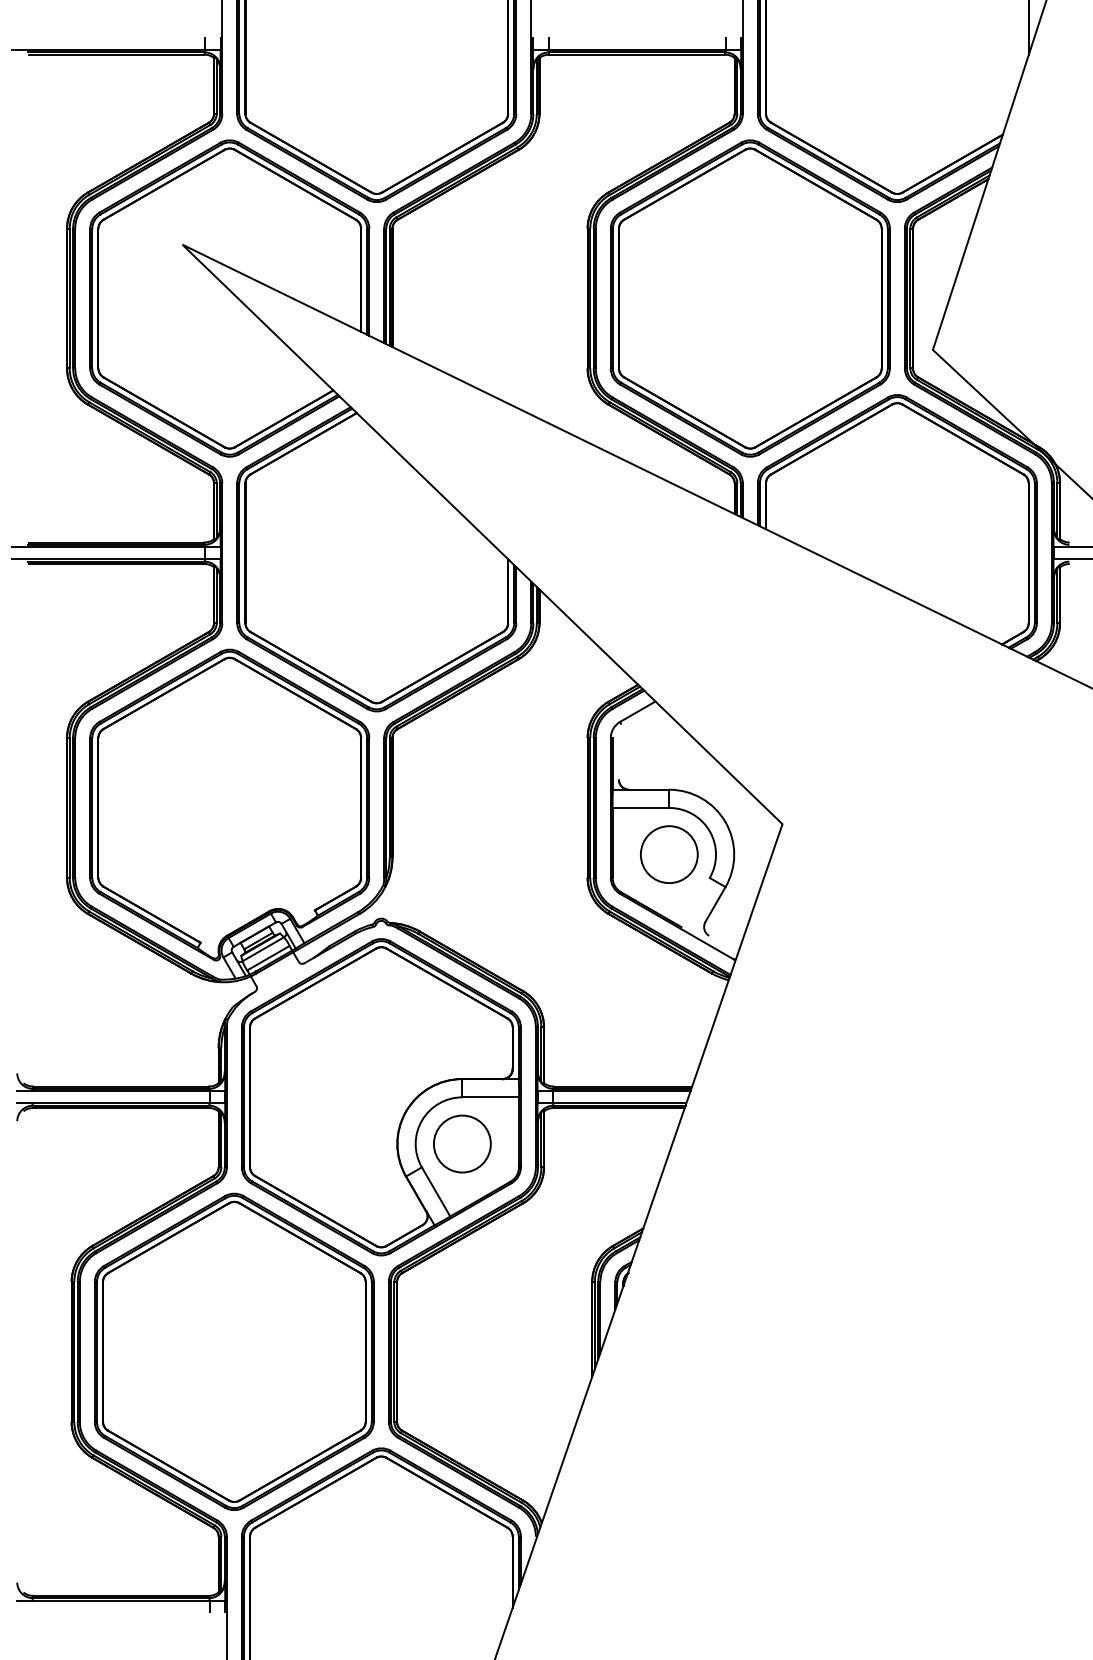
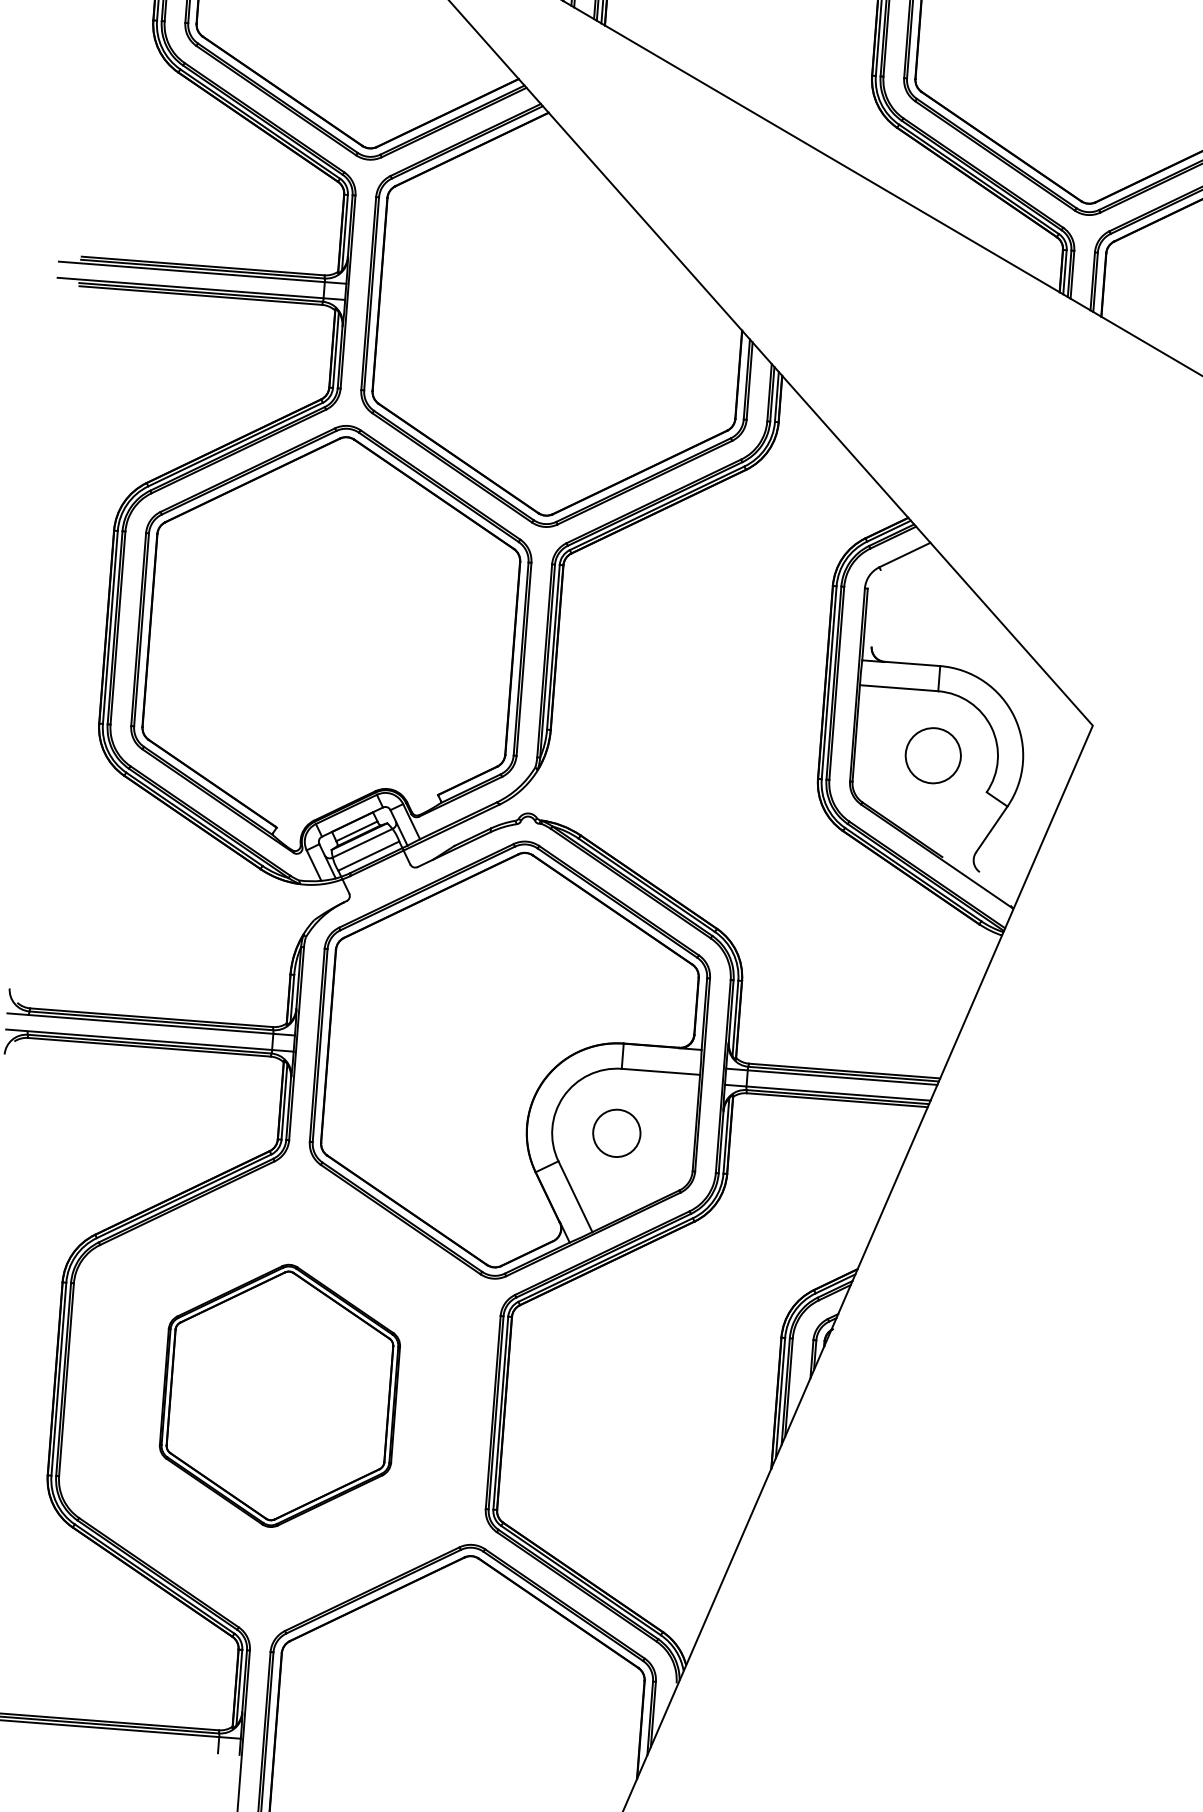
circle: (668, 854) -> (932, 755), size x0.7
circle: (461, 1143) -> (615, 1132), size x0.6
part: (234, 1351) -> (280, 1395), size x0.6

